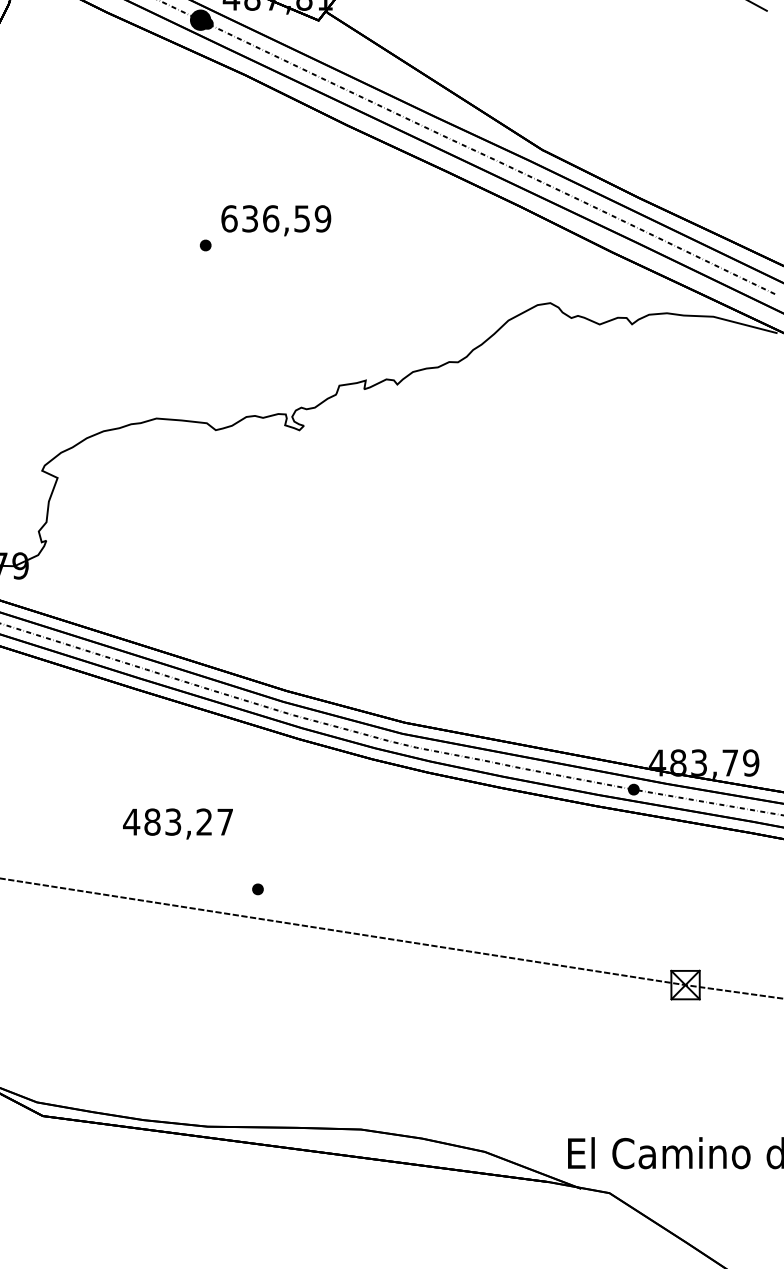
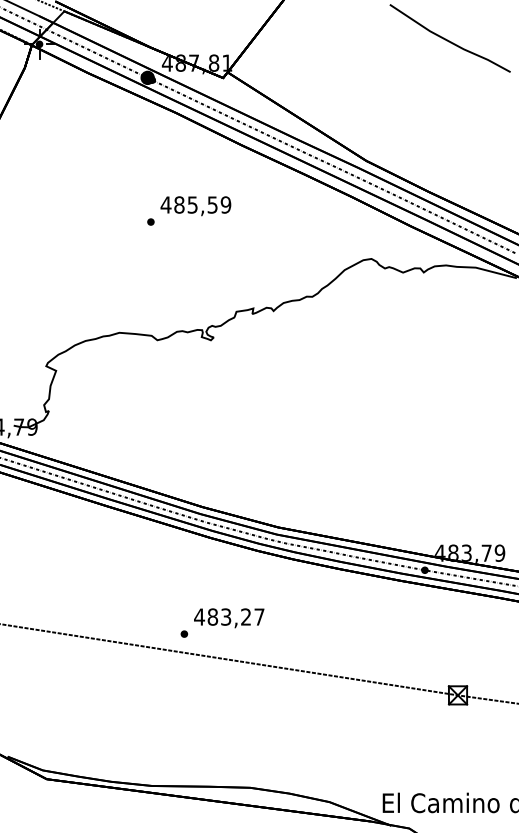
text: (250, 218) -> (179, 204), 636,59 -> 485,59
text: (178, 824) -> (229, 618), moved

